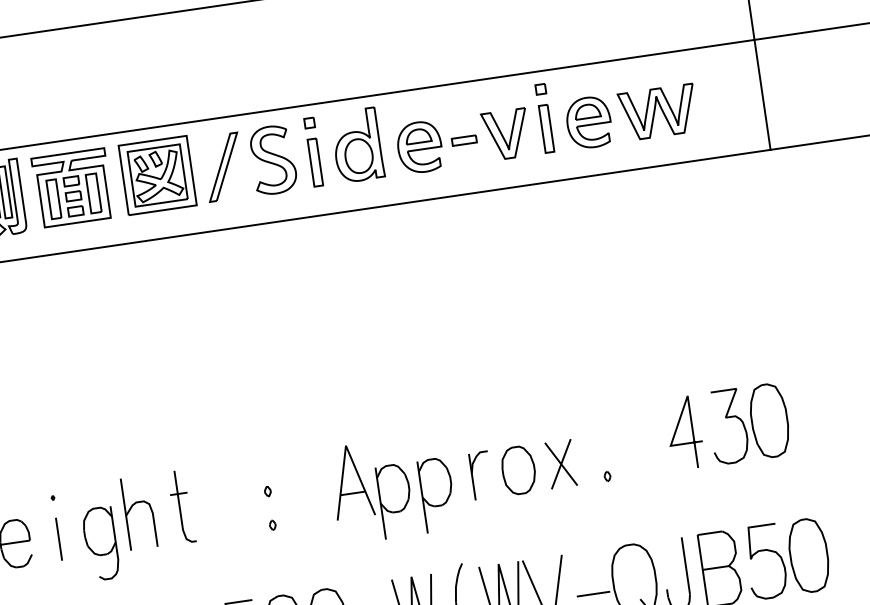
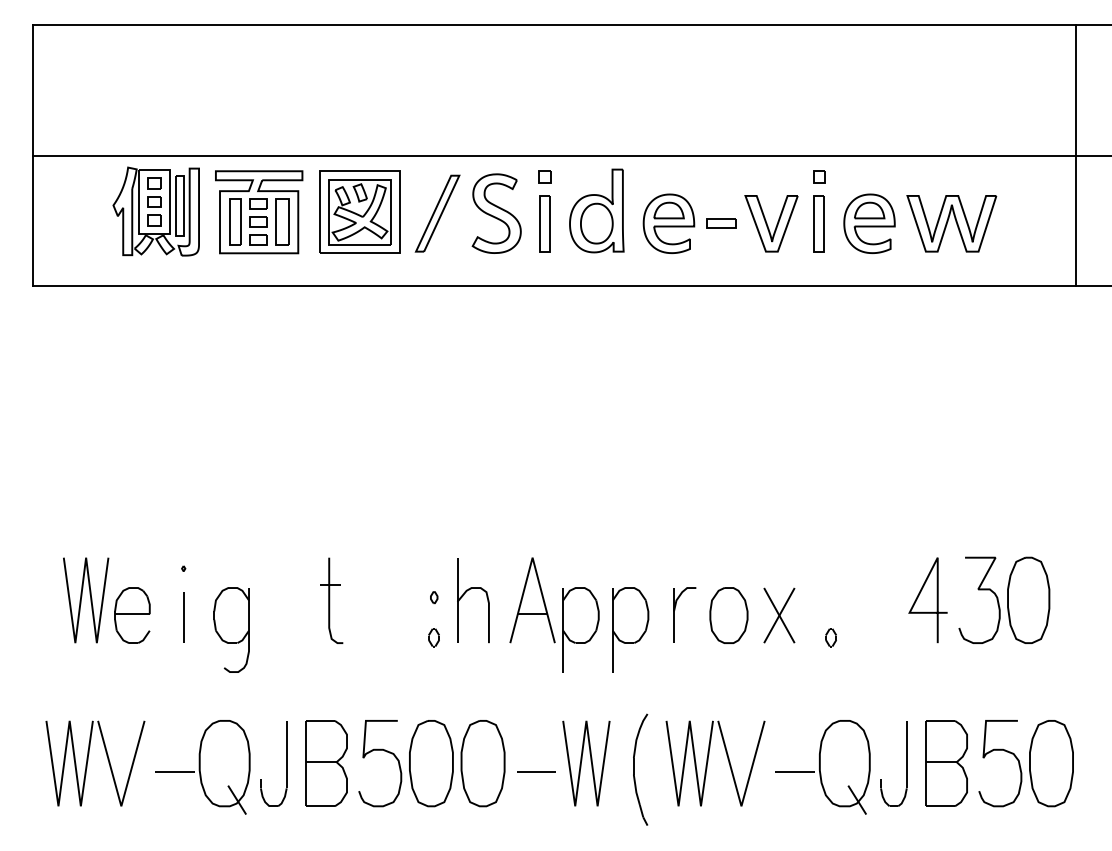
part: (607, 476) -> (830, 637), size x1.6
part: (132, 506) -> (466, 592), moved
part: (273, 525) -> (434, 637), size x1.6

